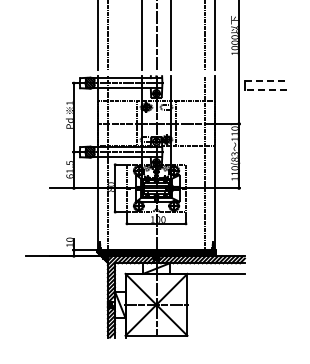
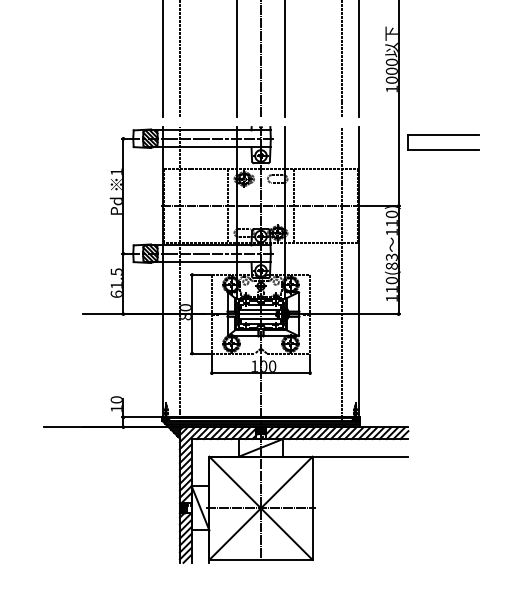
line: (266, 80) -> (444, 134), dashed -> solid
line: (265, 90) -> (442, 150), dashed -> solid

